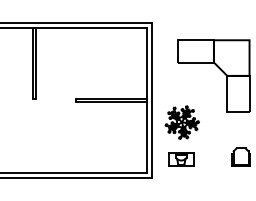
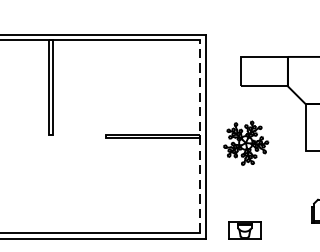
line: (147, 100) -> (200, 136), solid -> dashed
part: (181, 122) -> (245, 143), moved
part: (181, 159) -> (245, 230), moved

